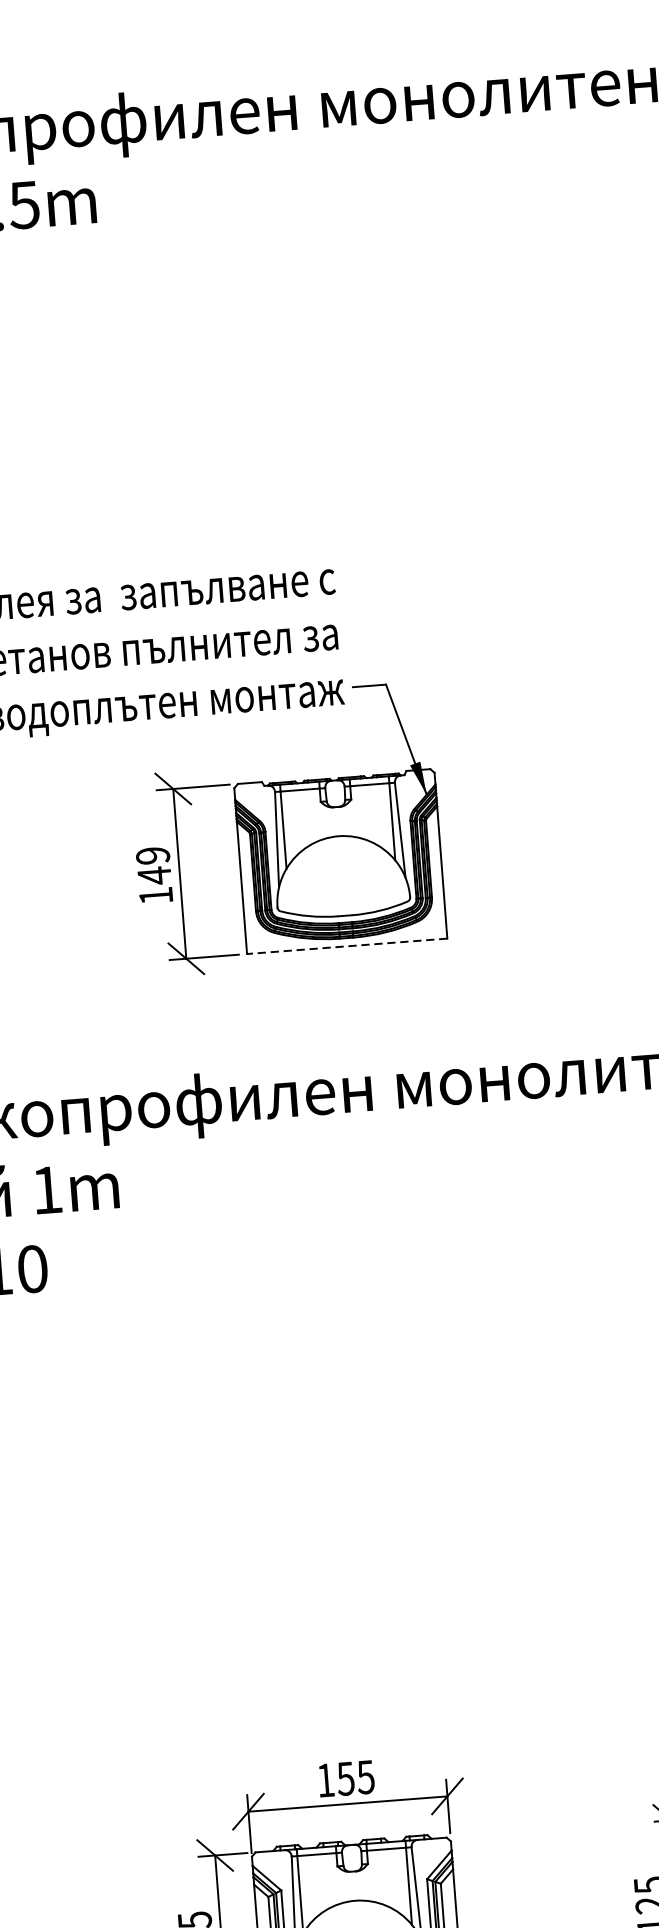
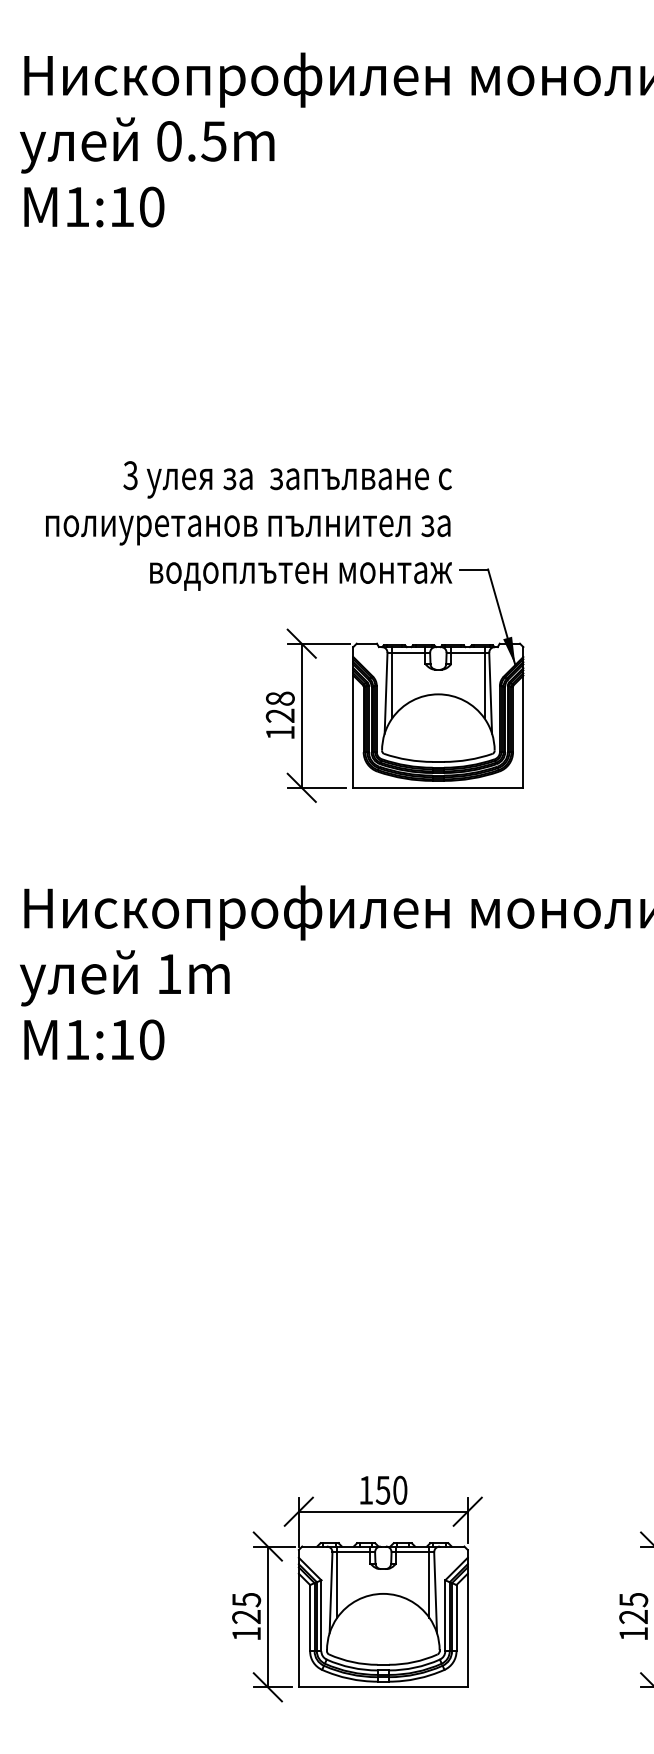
text: (152, 866) -> (279, 707), 149 -> 128
line: (346, 946) -> (437, 787), dashed -> solid
text: (365, 1776) -> (399, 1489), 155 -> 150

